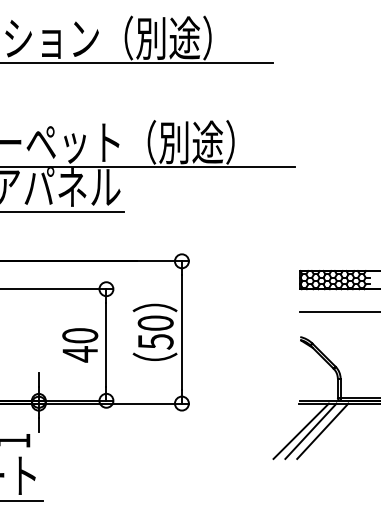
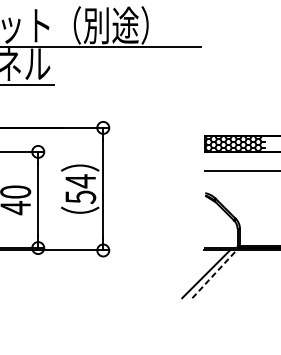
text: (155, 323) -> (80, 181), 50 -> 54
line: (322, 430) -> (224, 273), removed
line: (310, 431) -> (214, 274), solid -> dashed

